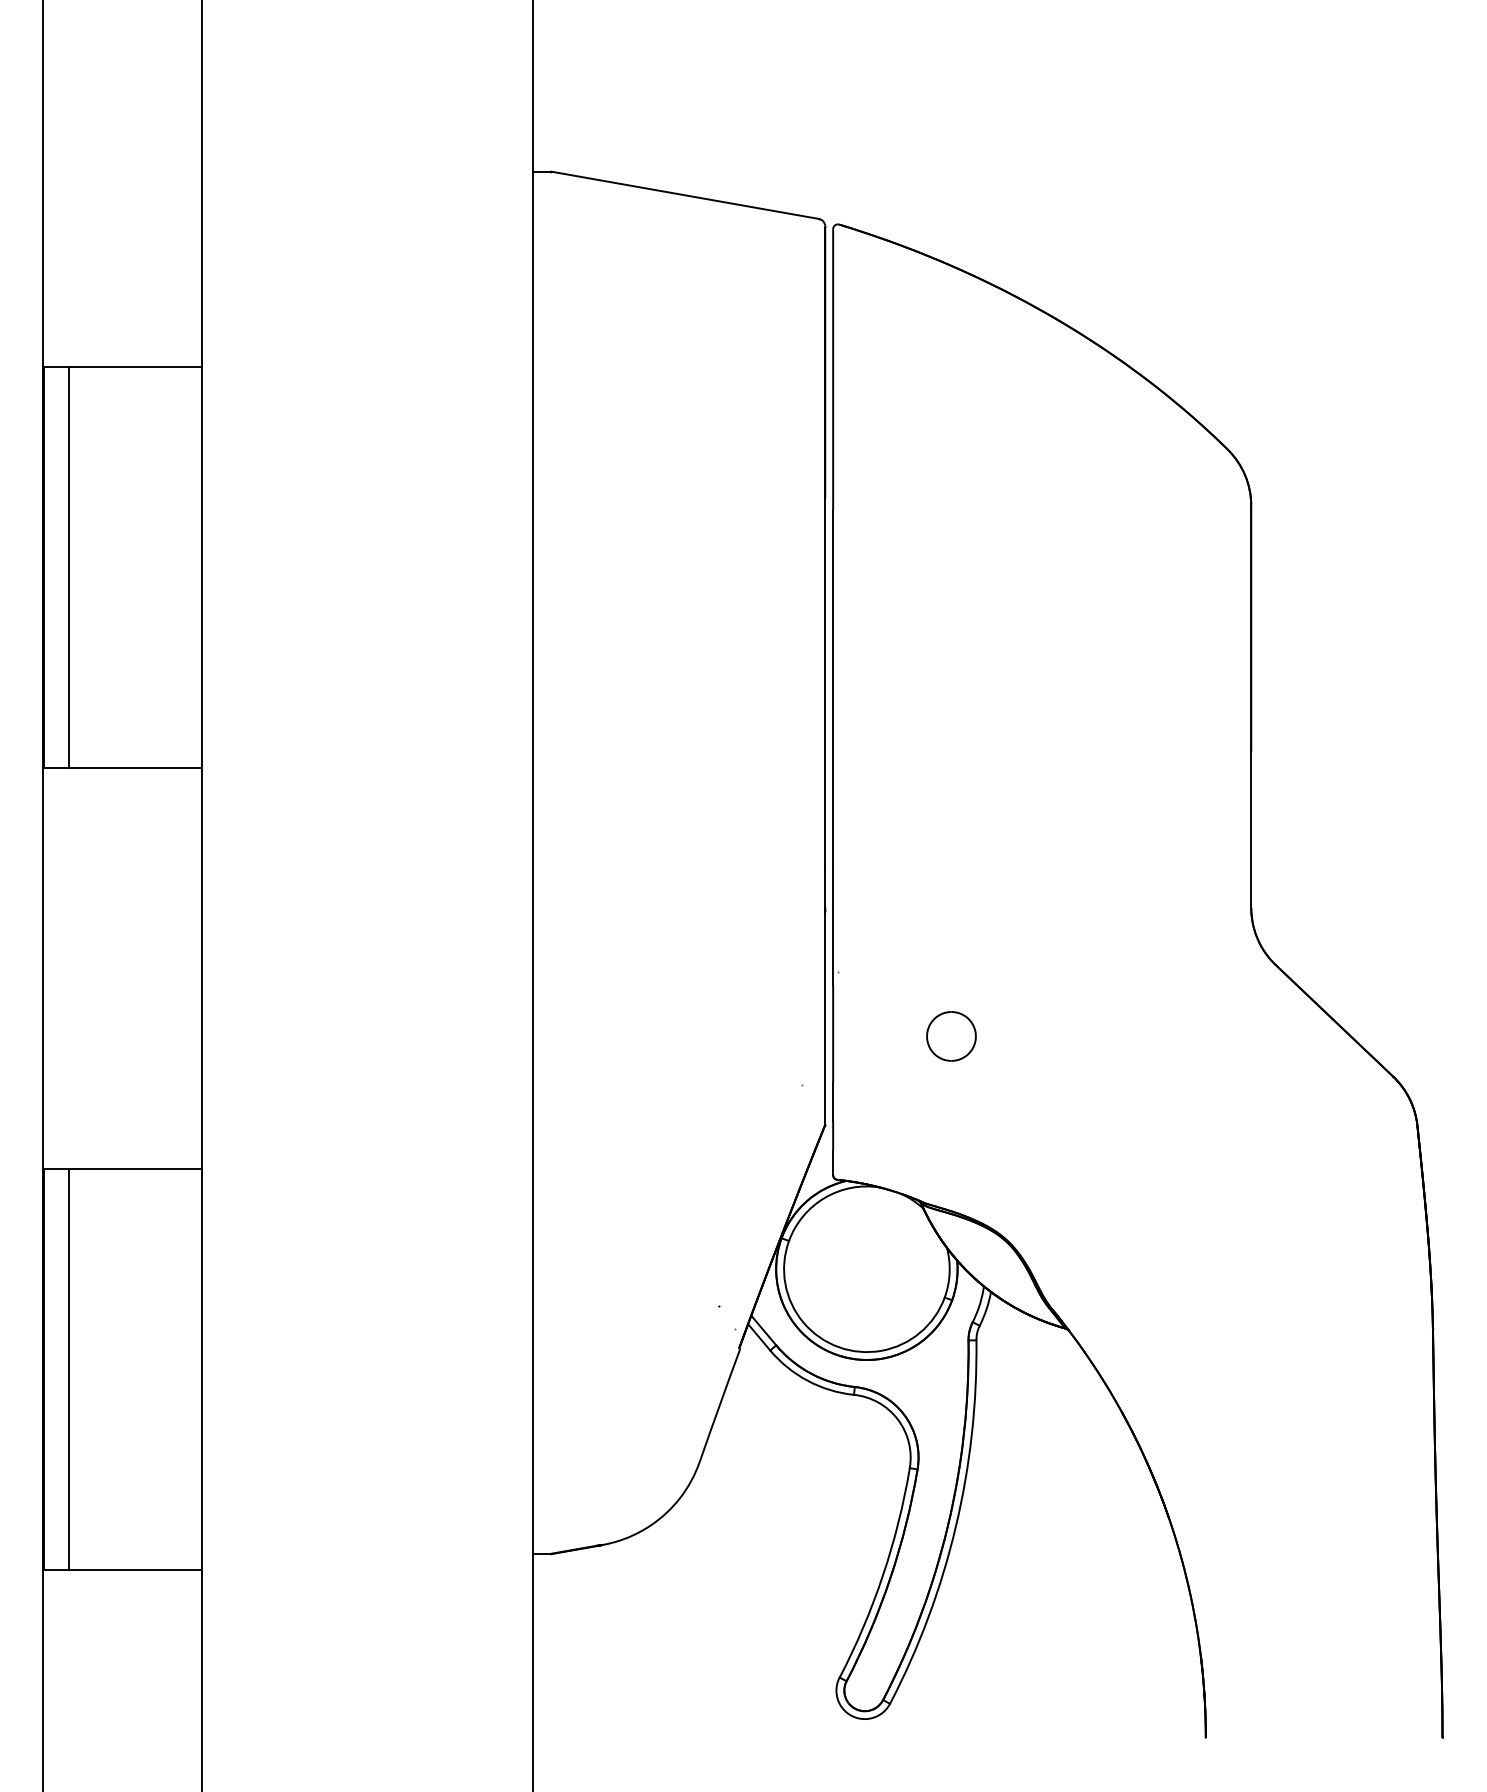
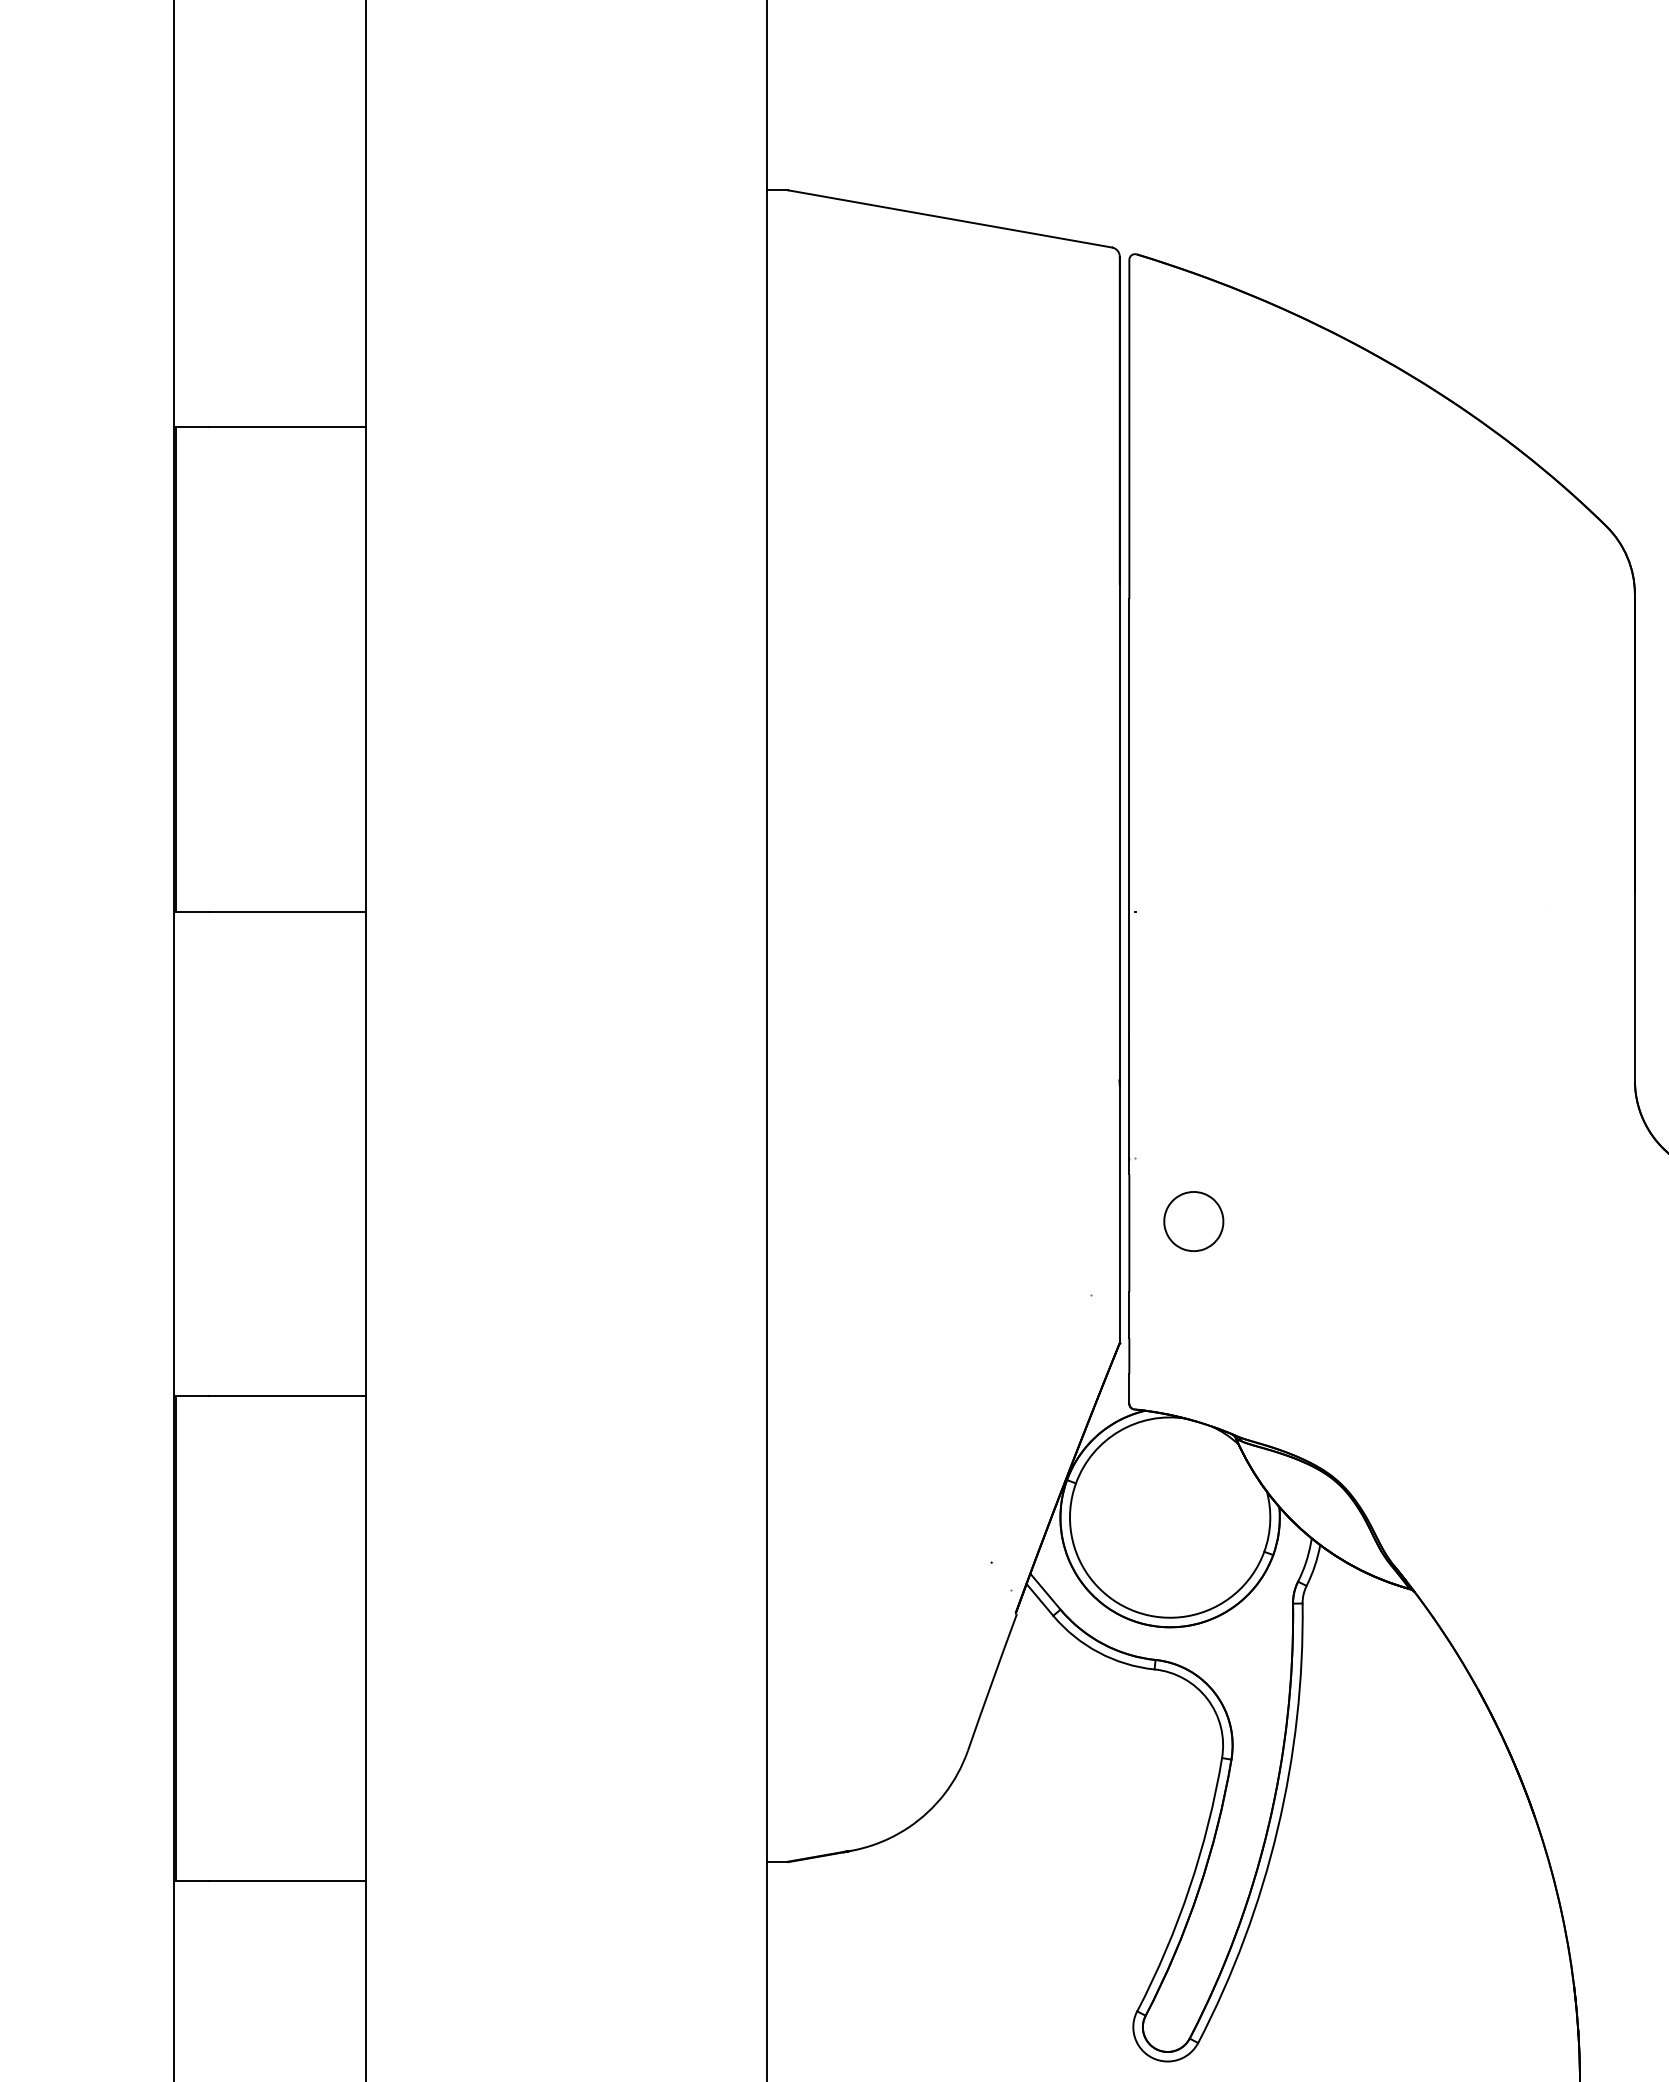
line: (69, 567) -> (205, 669), removed
part: (951, 1036) -> (1193, 1221), moved
line: (69, 1369) -> (205, 1638), removed

